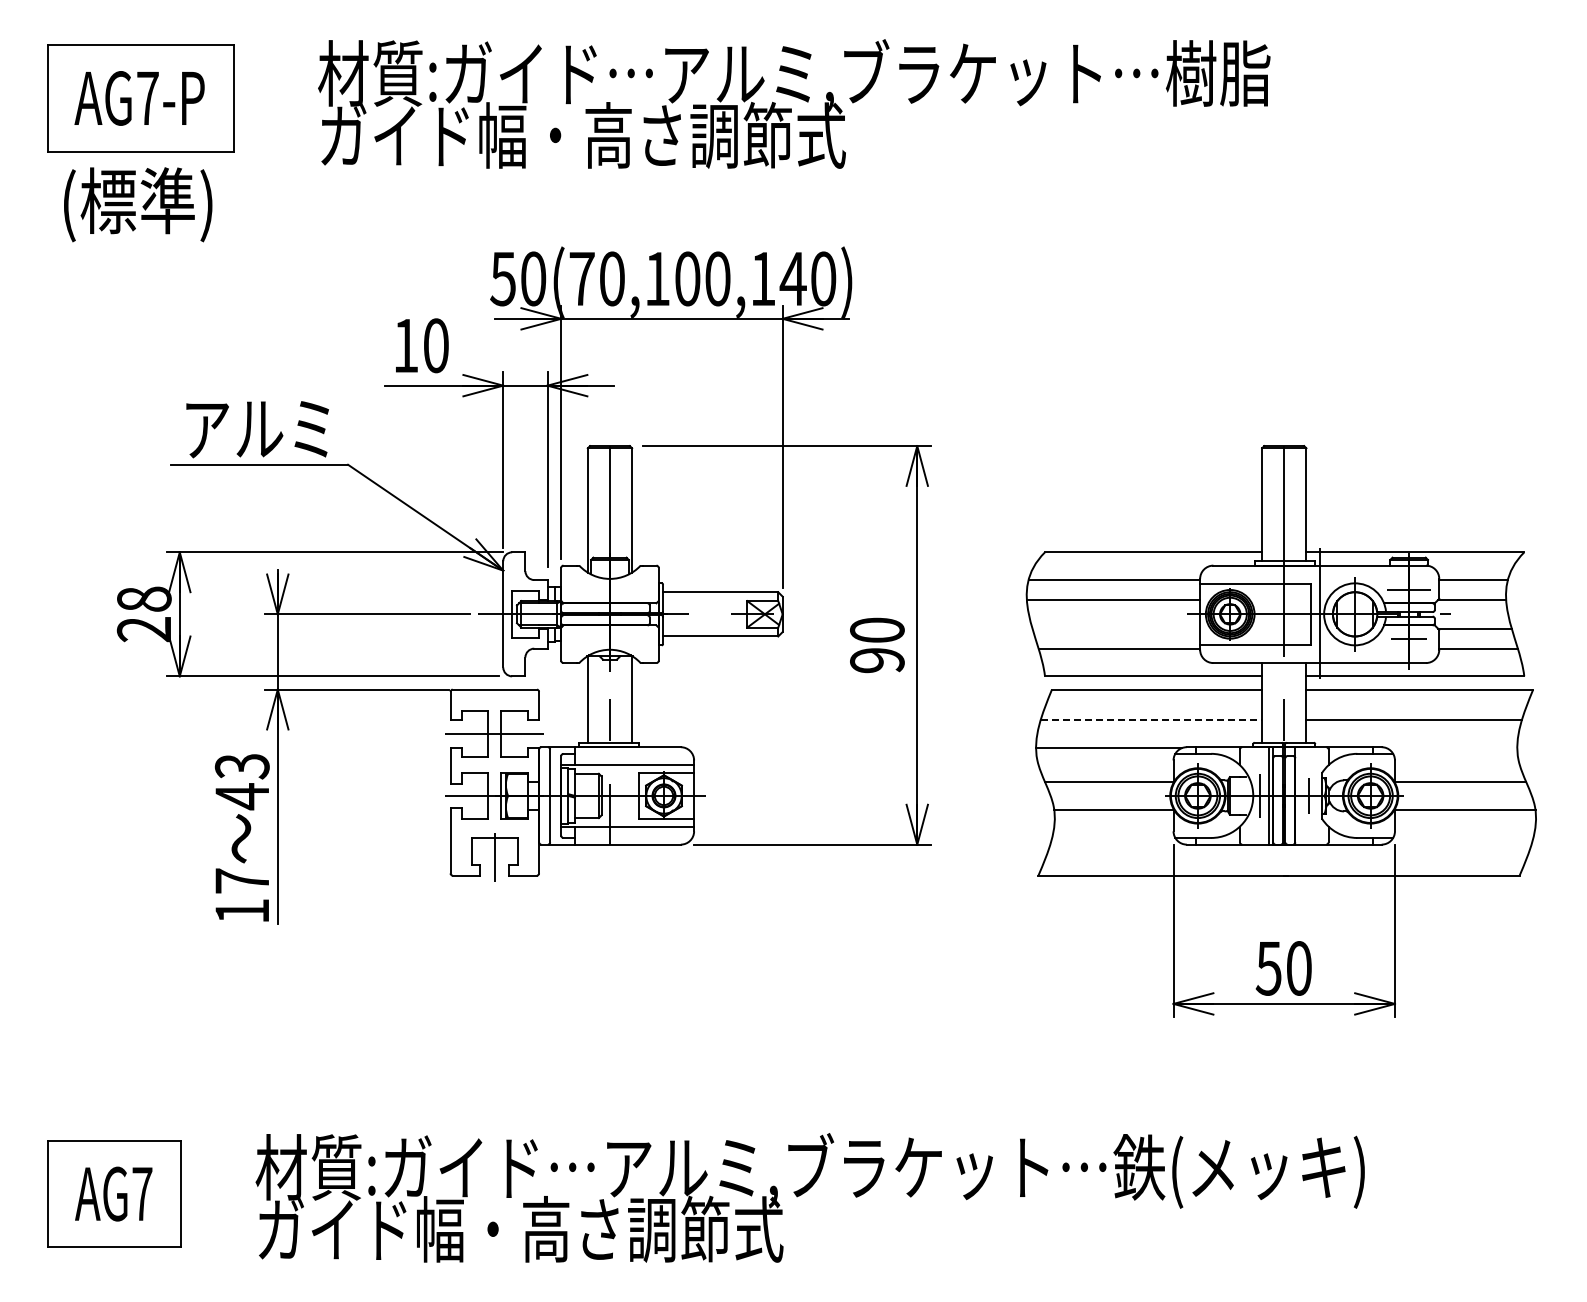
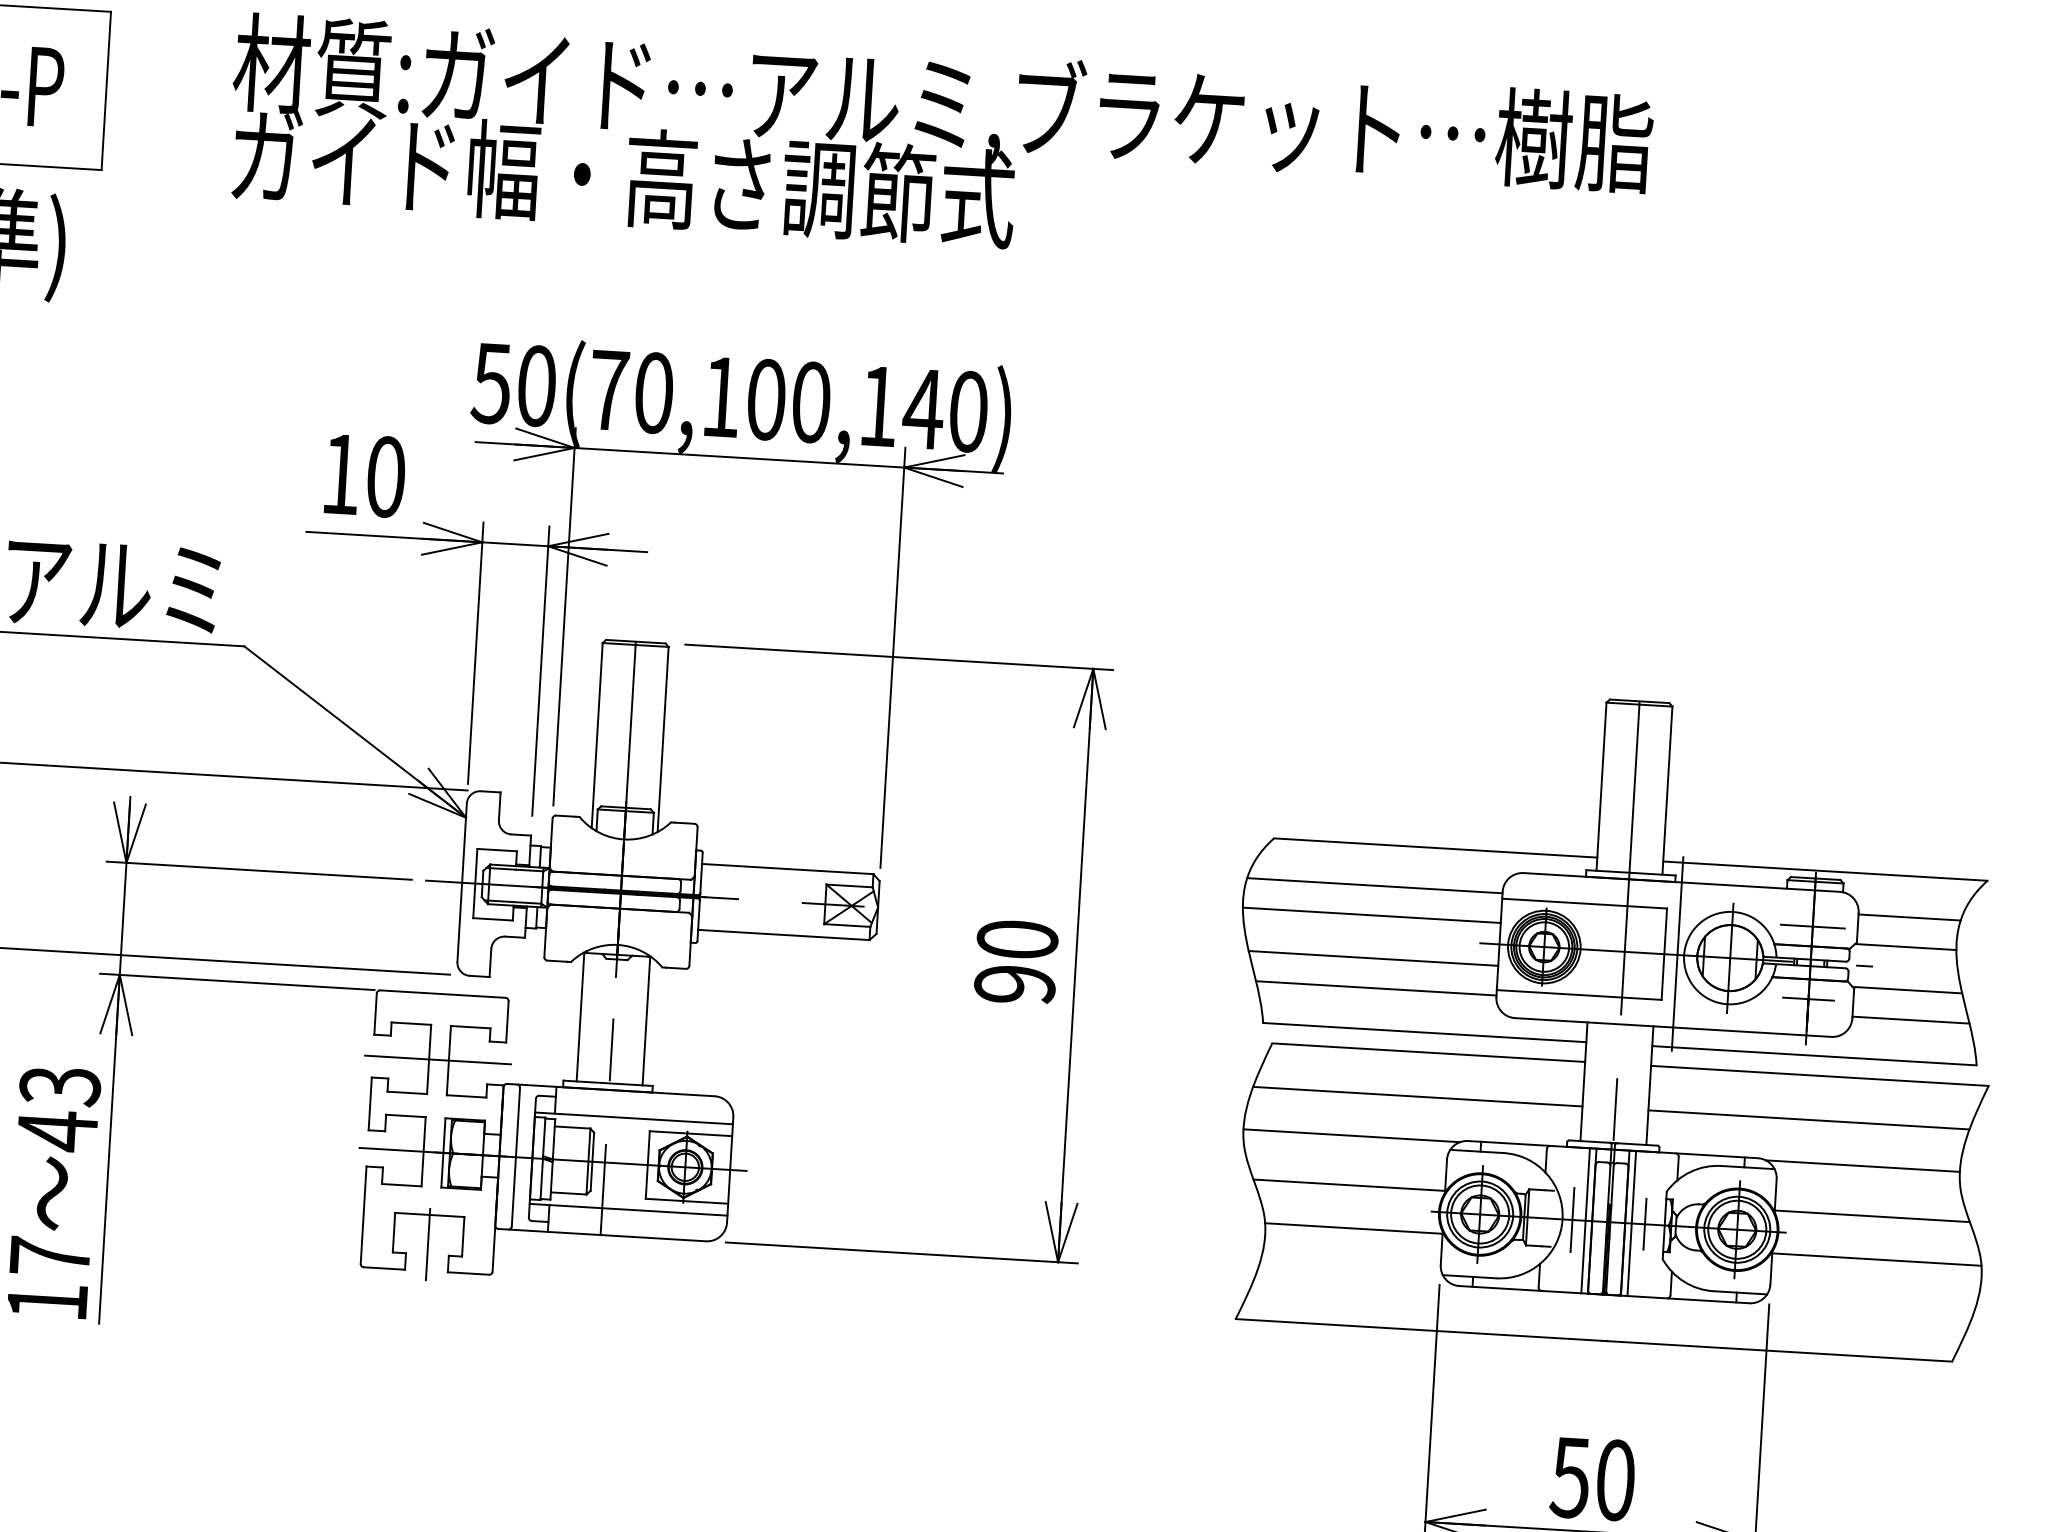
line: (1116, 628) -> (1373, 958), added
line: (1151, 719) -> (1417, 1096), dashed -> solid
line: (1451, 748) -> (1861, 1166), added
line: (1299, 795) -> (1631, 1222), added

